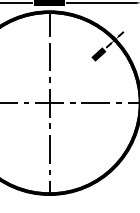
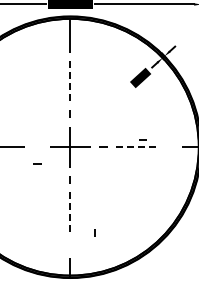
line: (49, 56) -> (70, 81), solid -> dashed
line: (26, 102) -> (37, 163), moved
line: (118, 102) -> (142, 139), moved
line: (95, 103) -> (136, 147), solid -> dashed
line: (49, 149) -> (70, 213), solid -> dashed
line: (48, 172) -> (94, 232), moved

